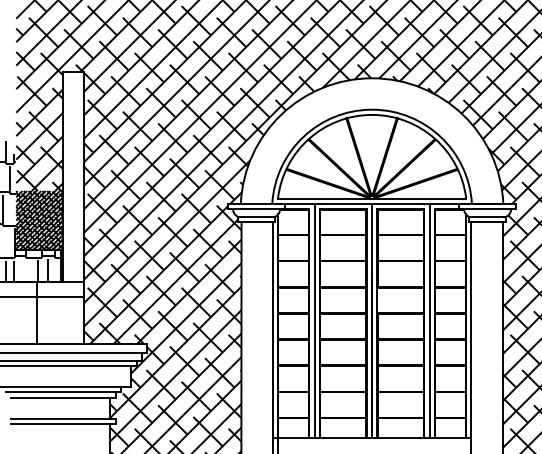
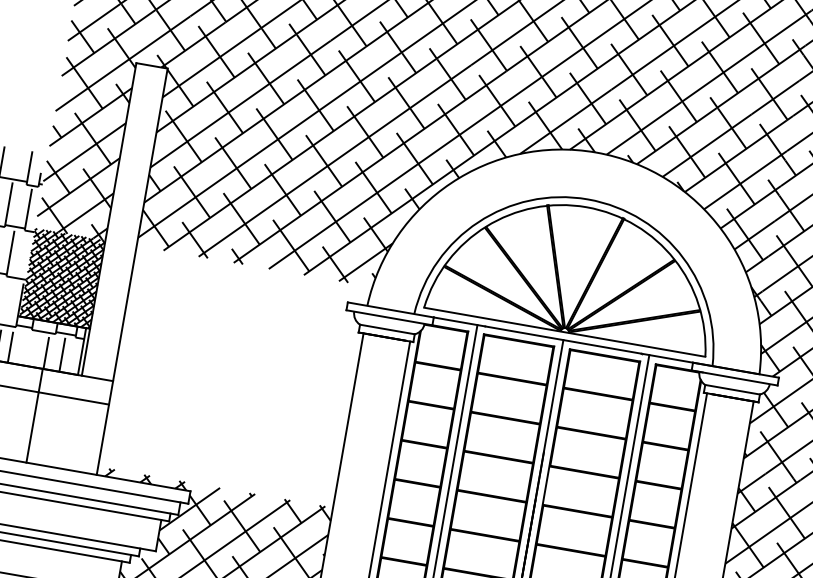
hatch: (162, 264) -> (234, 376), removed

